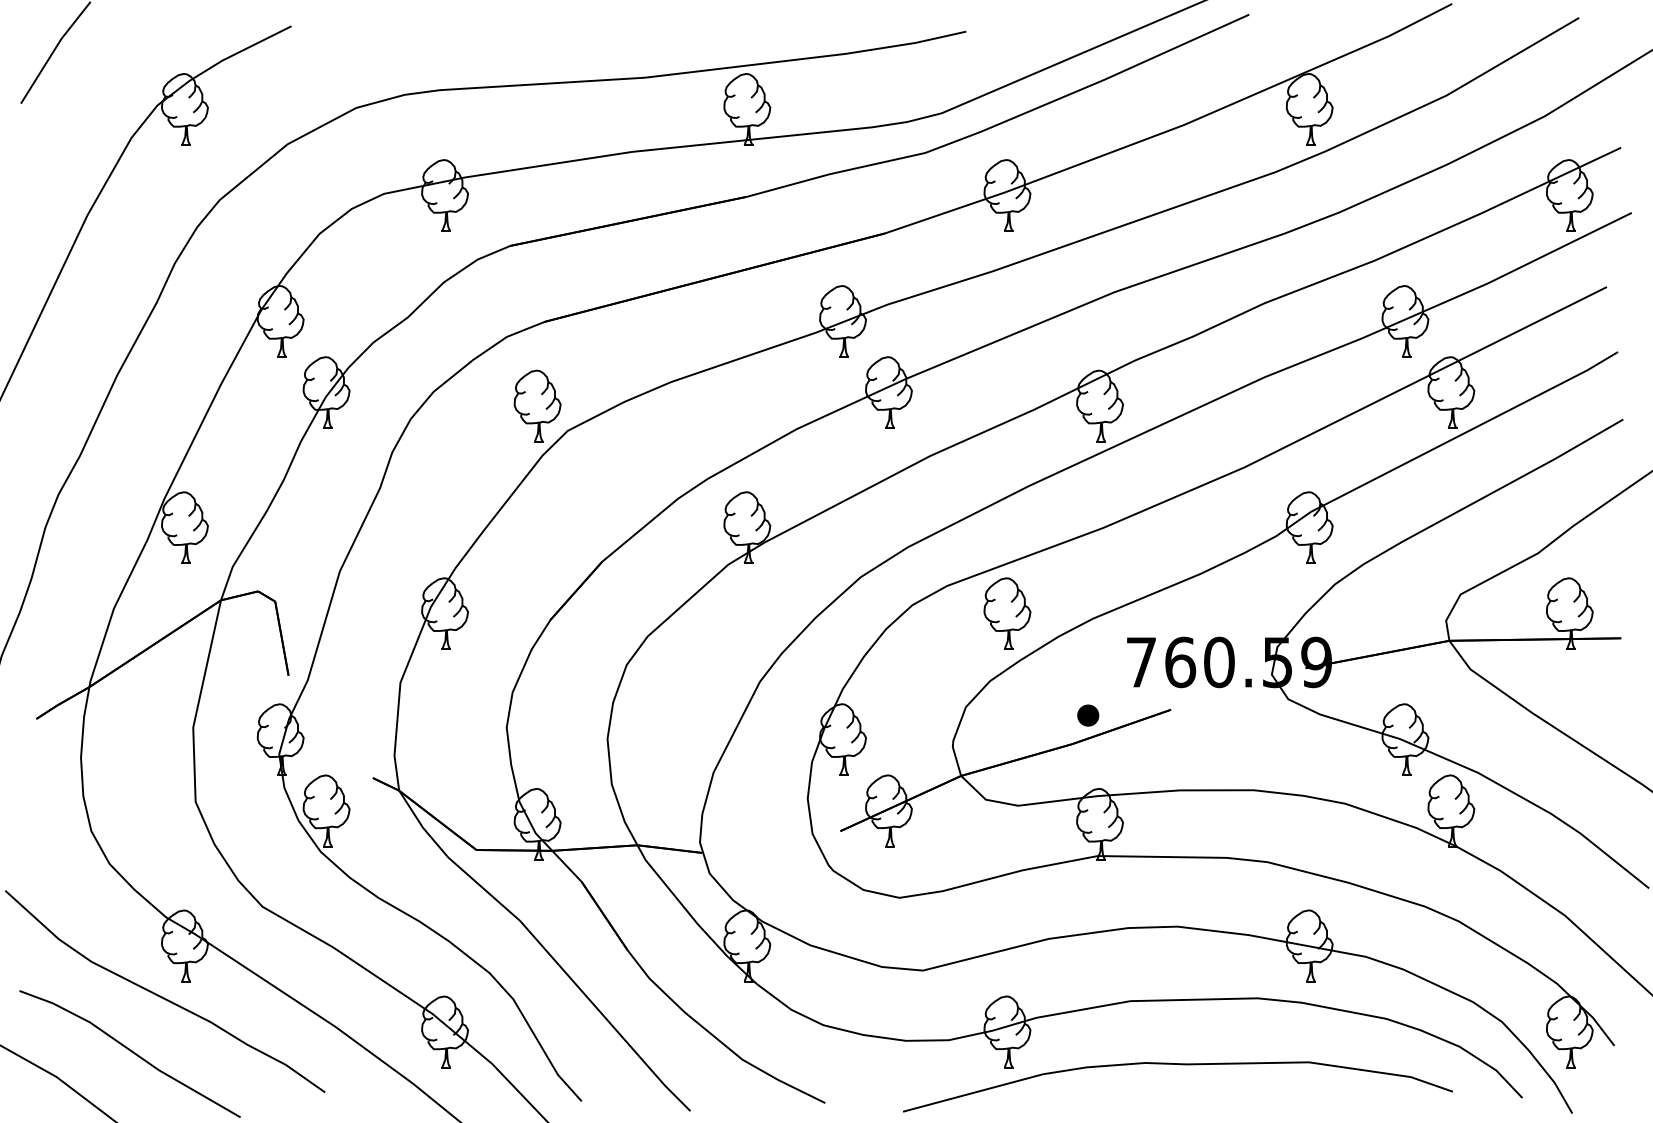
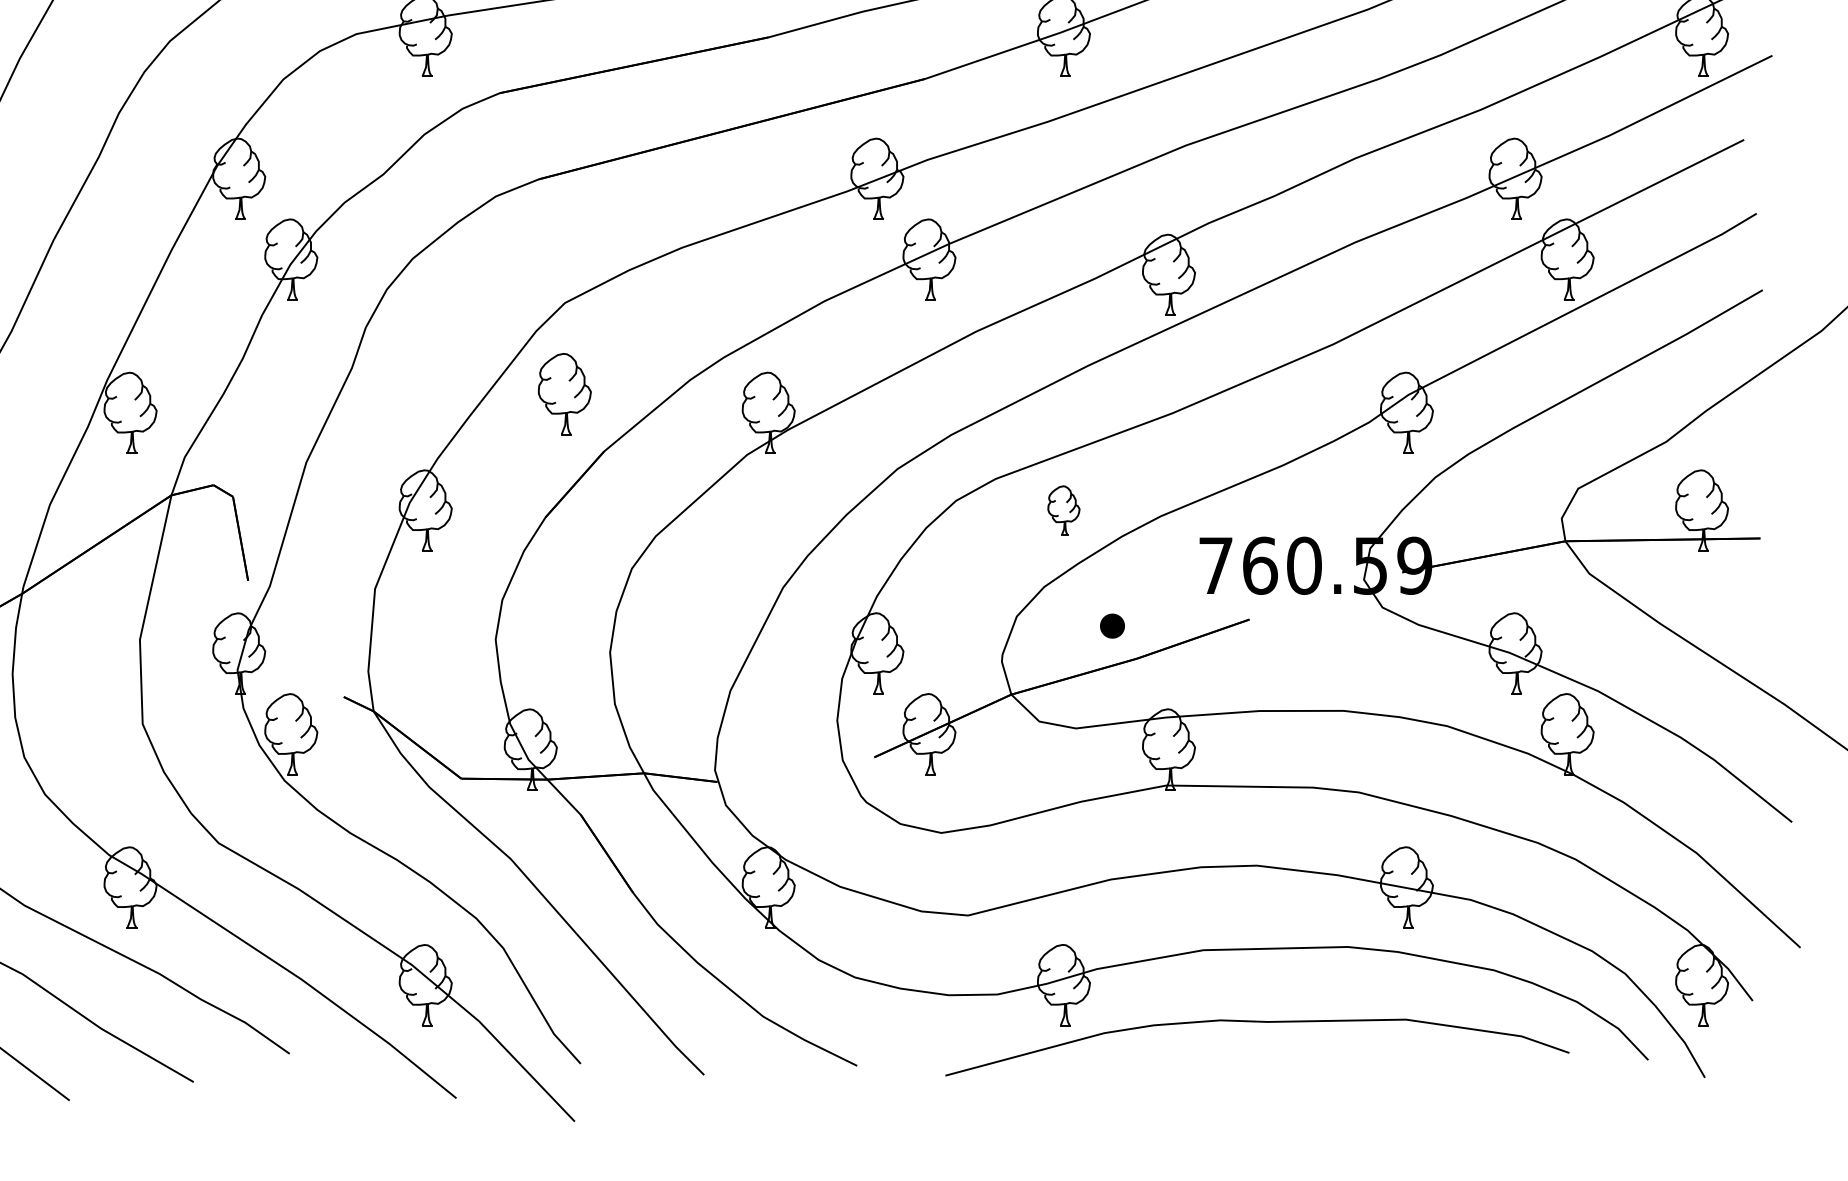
part: (537, 405) -> (564, 393), moved
part: (1007, 613) -> (1063, 510), size x0.6
part: (1088, 715) -> (1112, 626), moved

